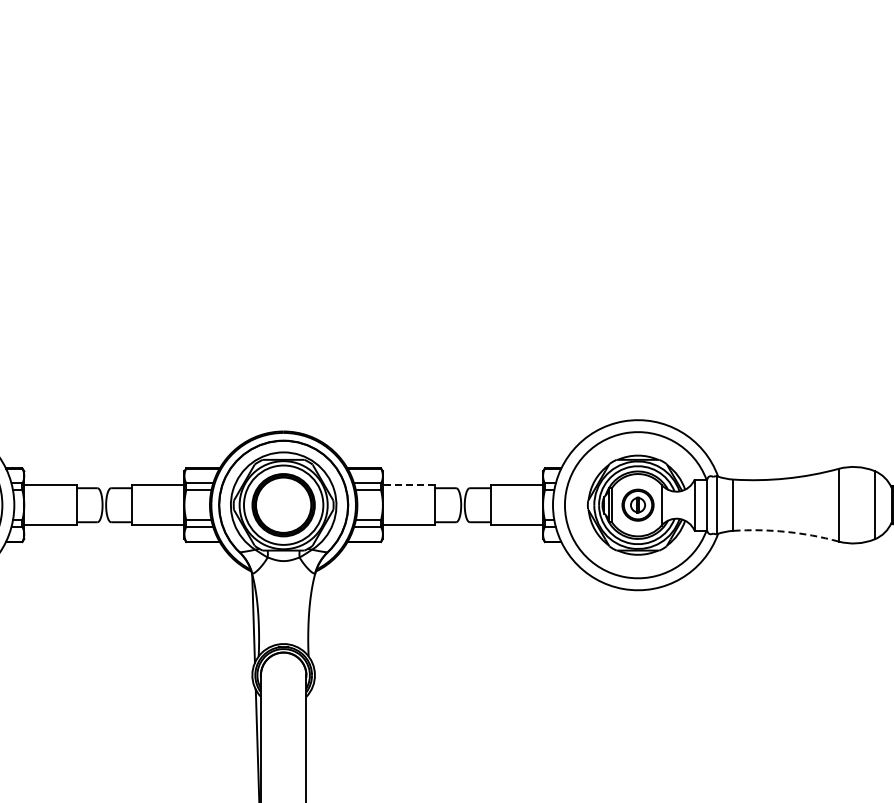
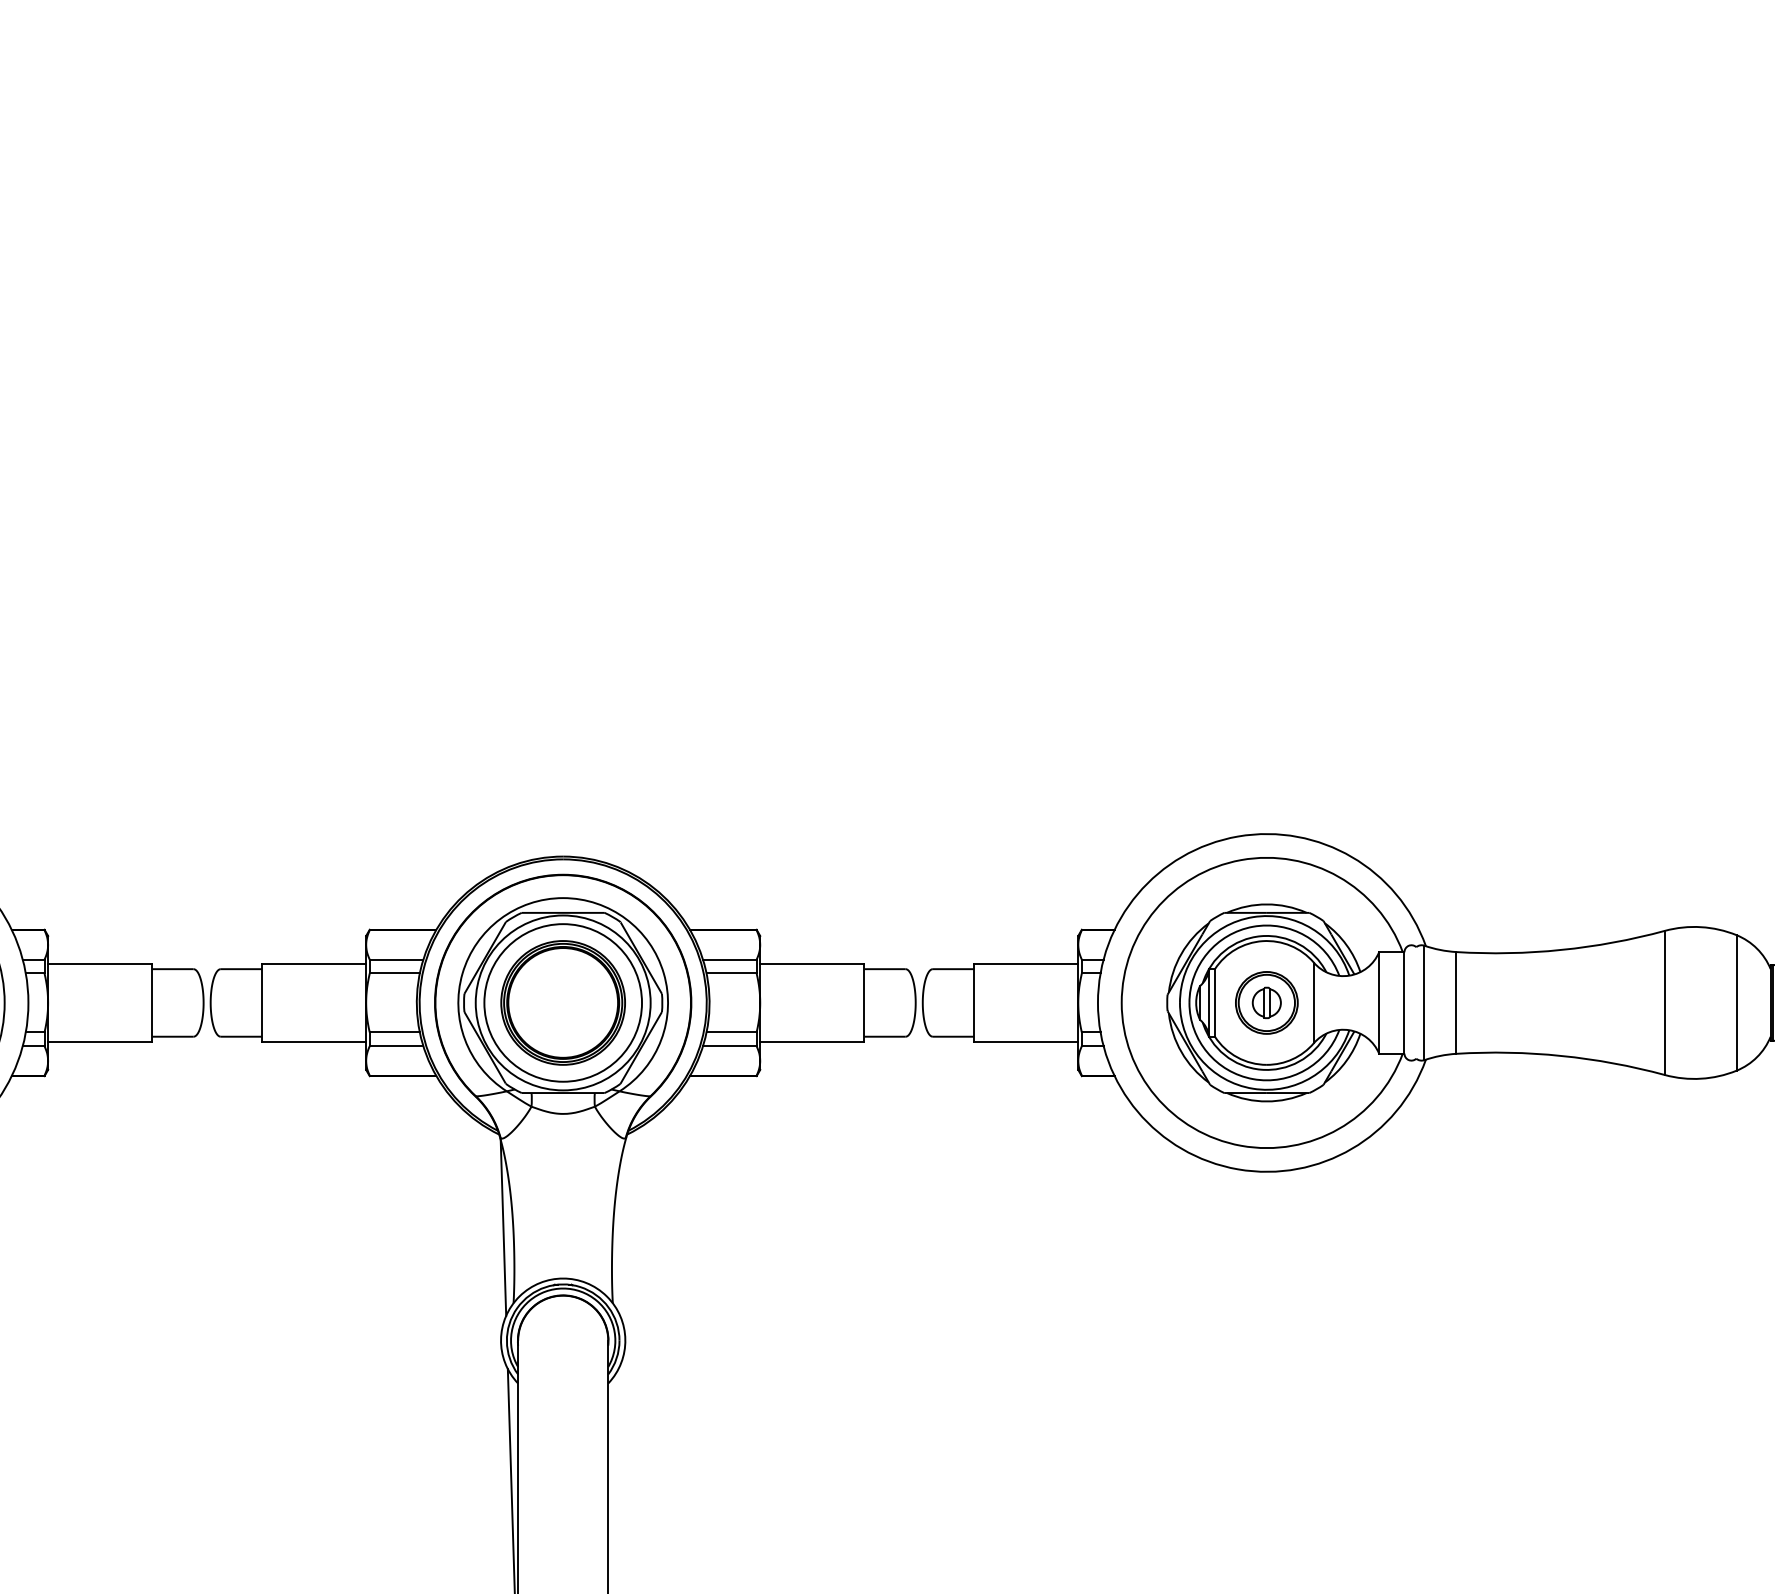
line: (408, 485) -> (811, 963), dashed -> solid
arc: (786, 531) -> (1561, 1055), dashed -> solid

